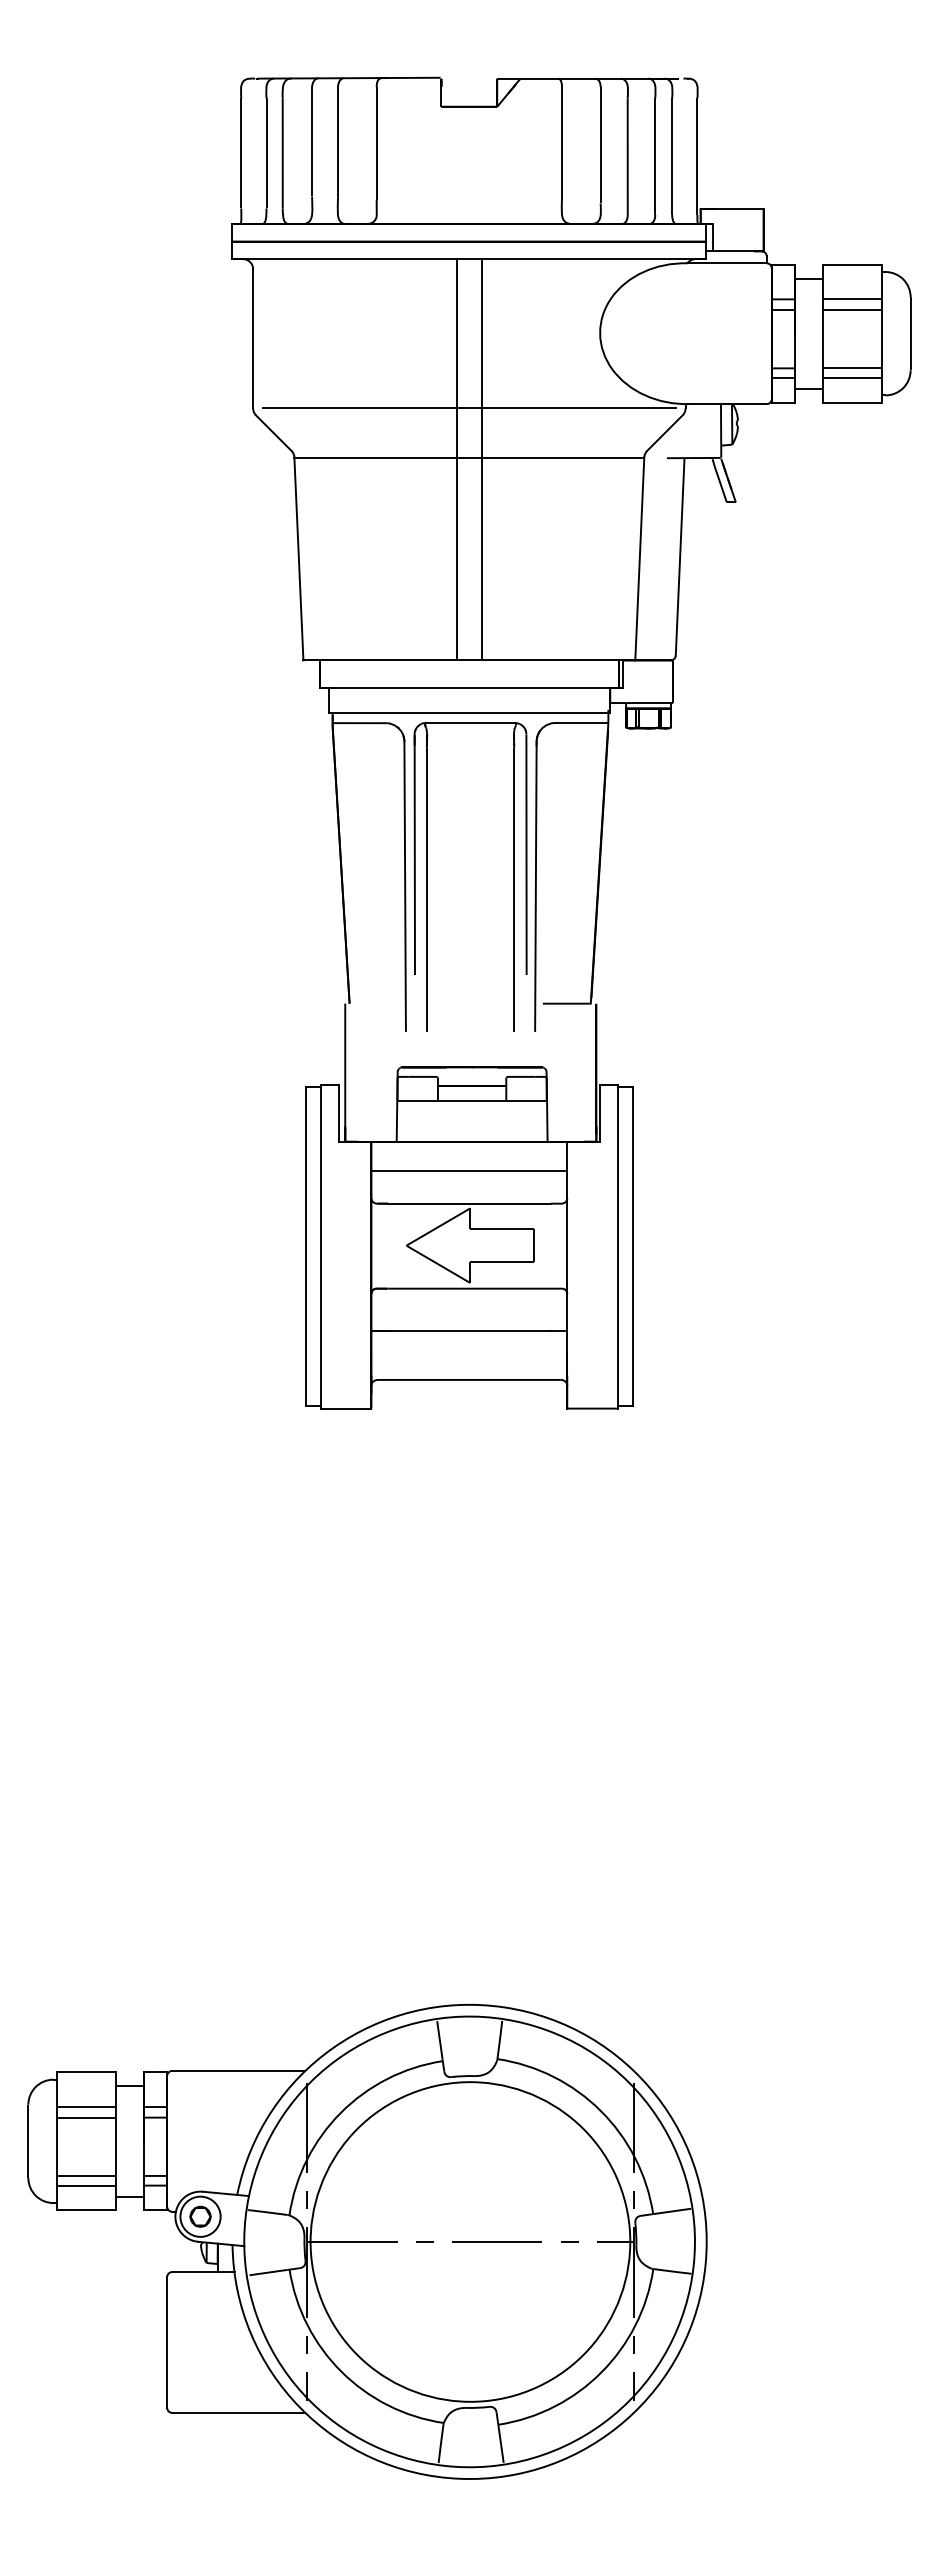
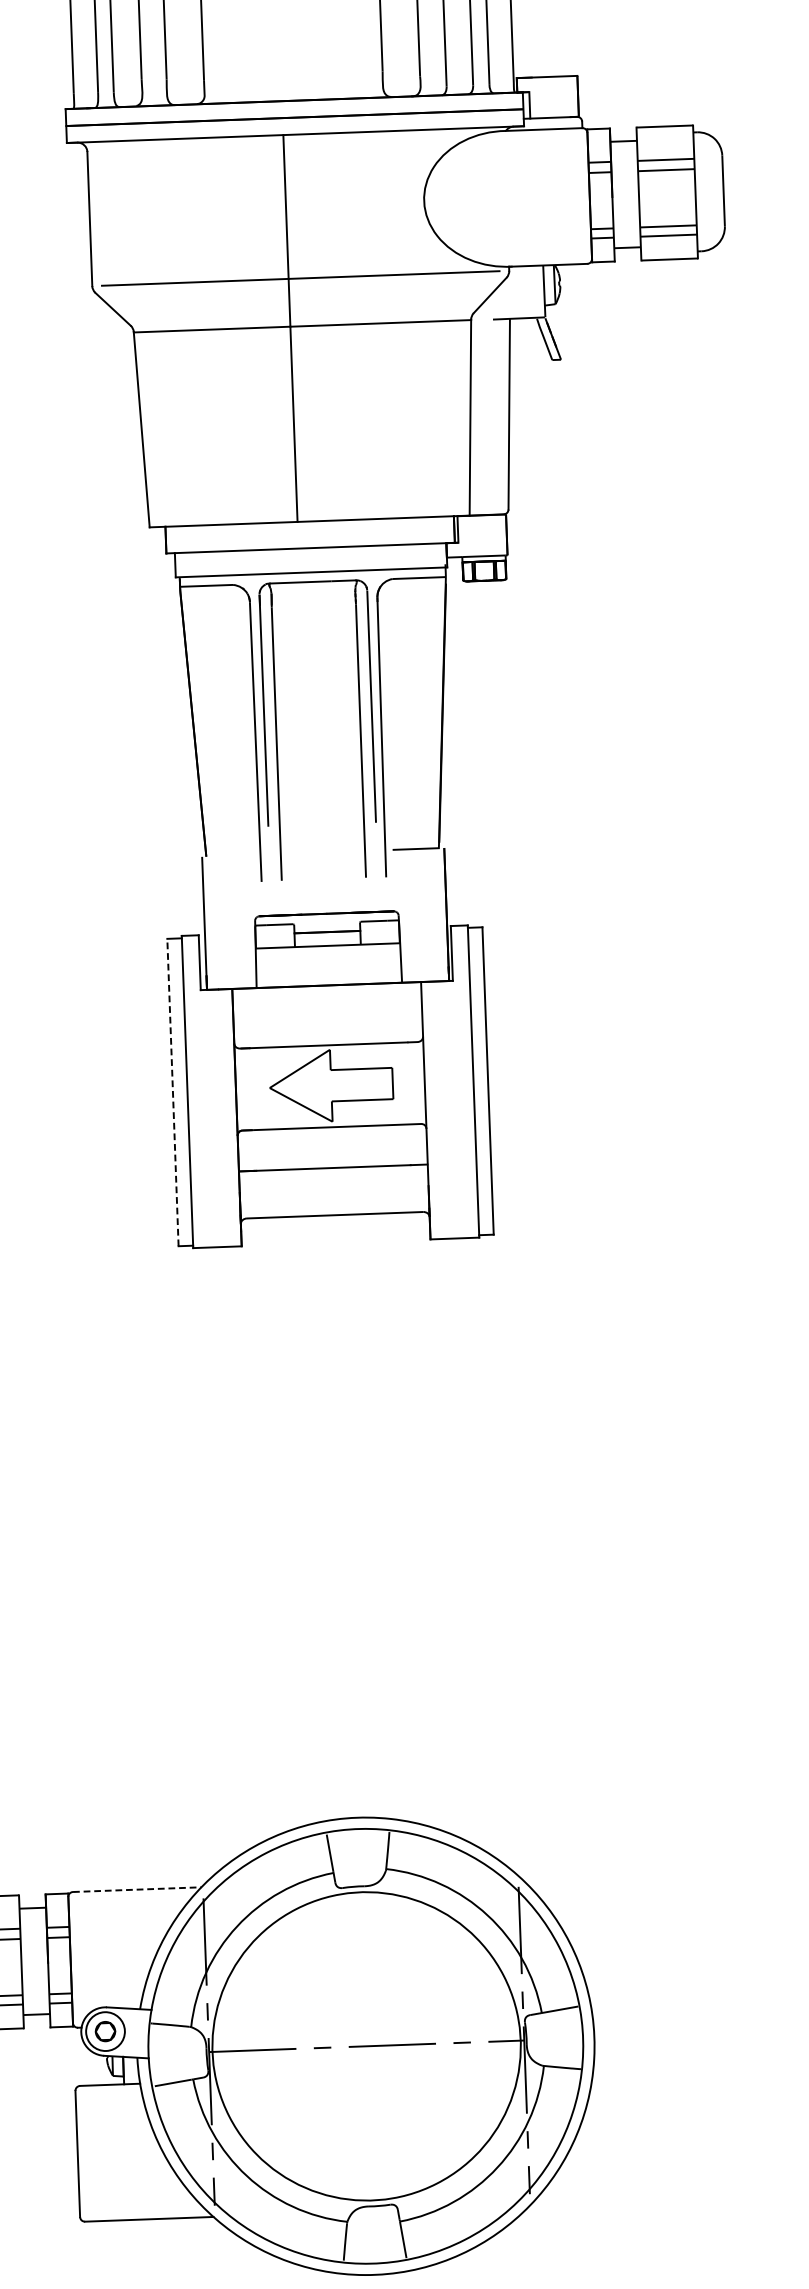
line: (481, 459) -> (314, 327), removed
line: (469, 1170) -> (327, 1013), removed
line: (306, 1246) -> (173, 1092), solid -> dashed
line: (238, 2070) -> (136, 1889), solid -> dashed

